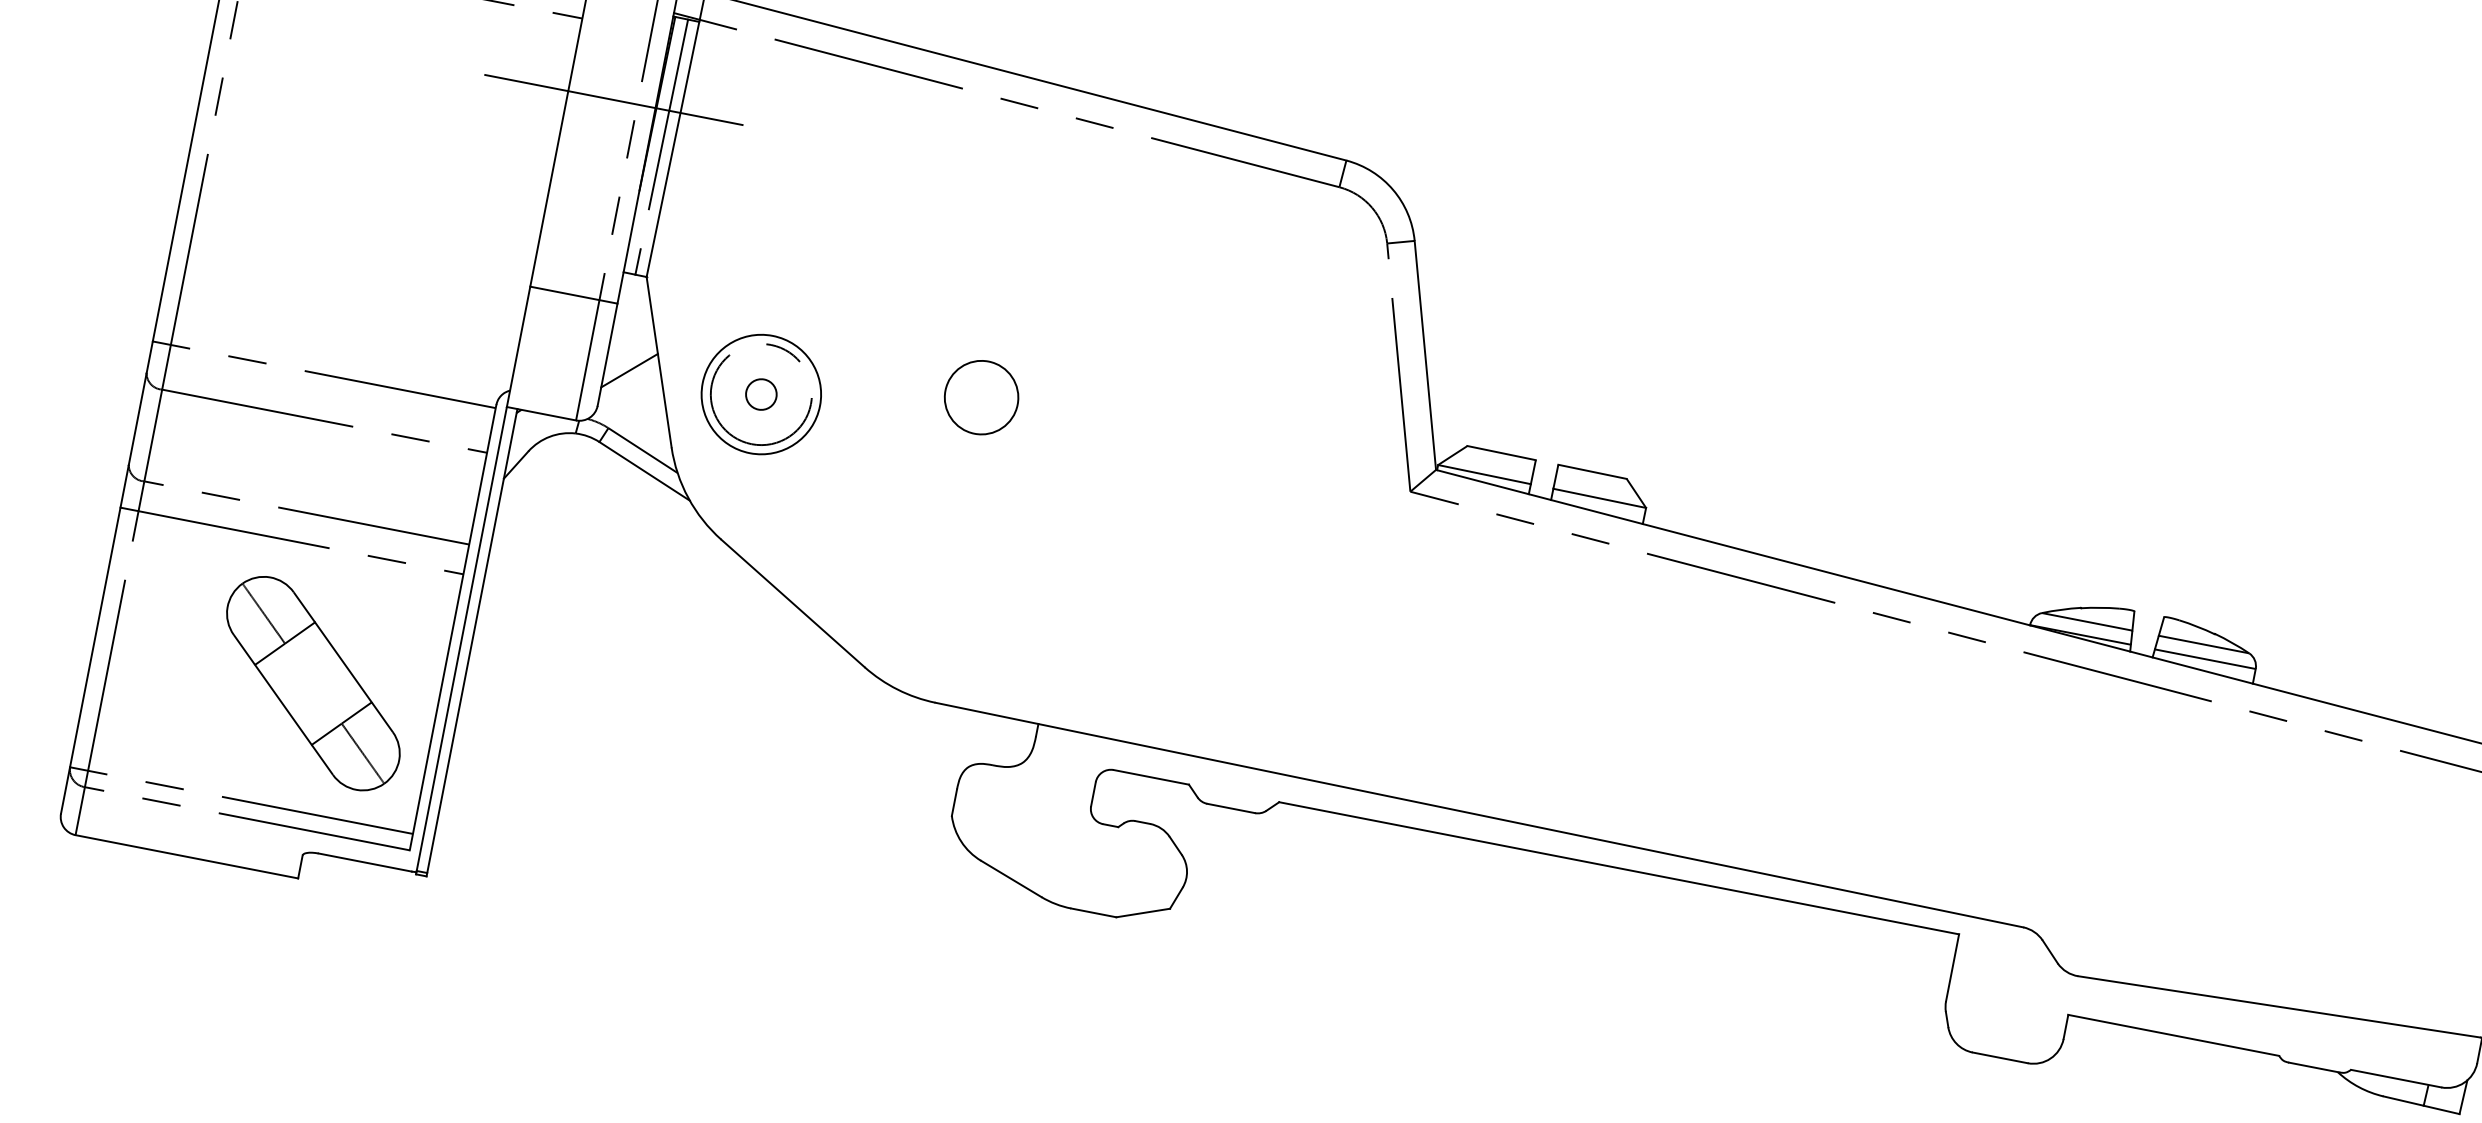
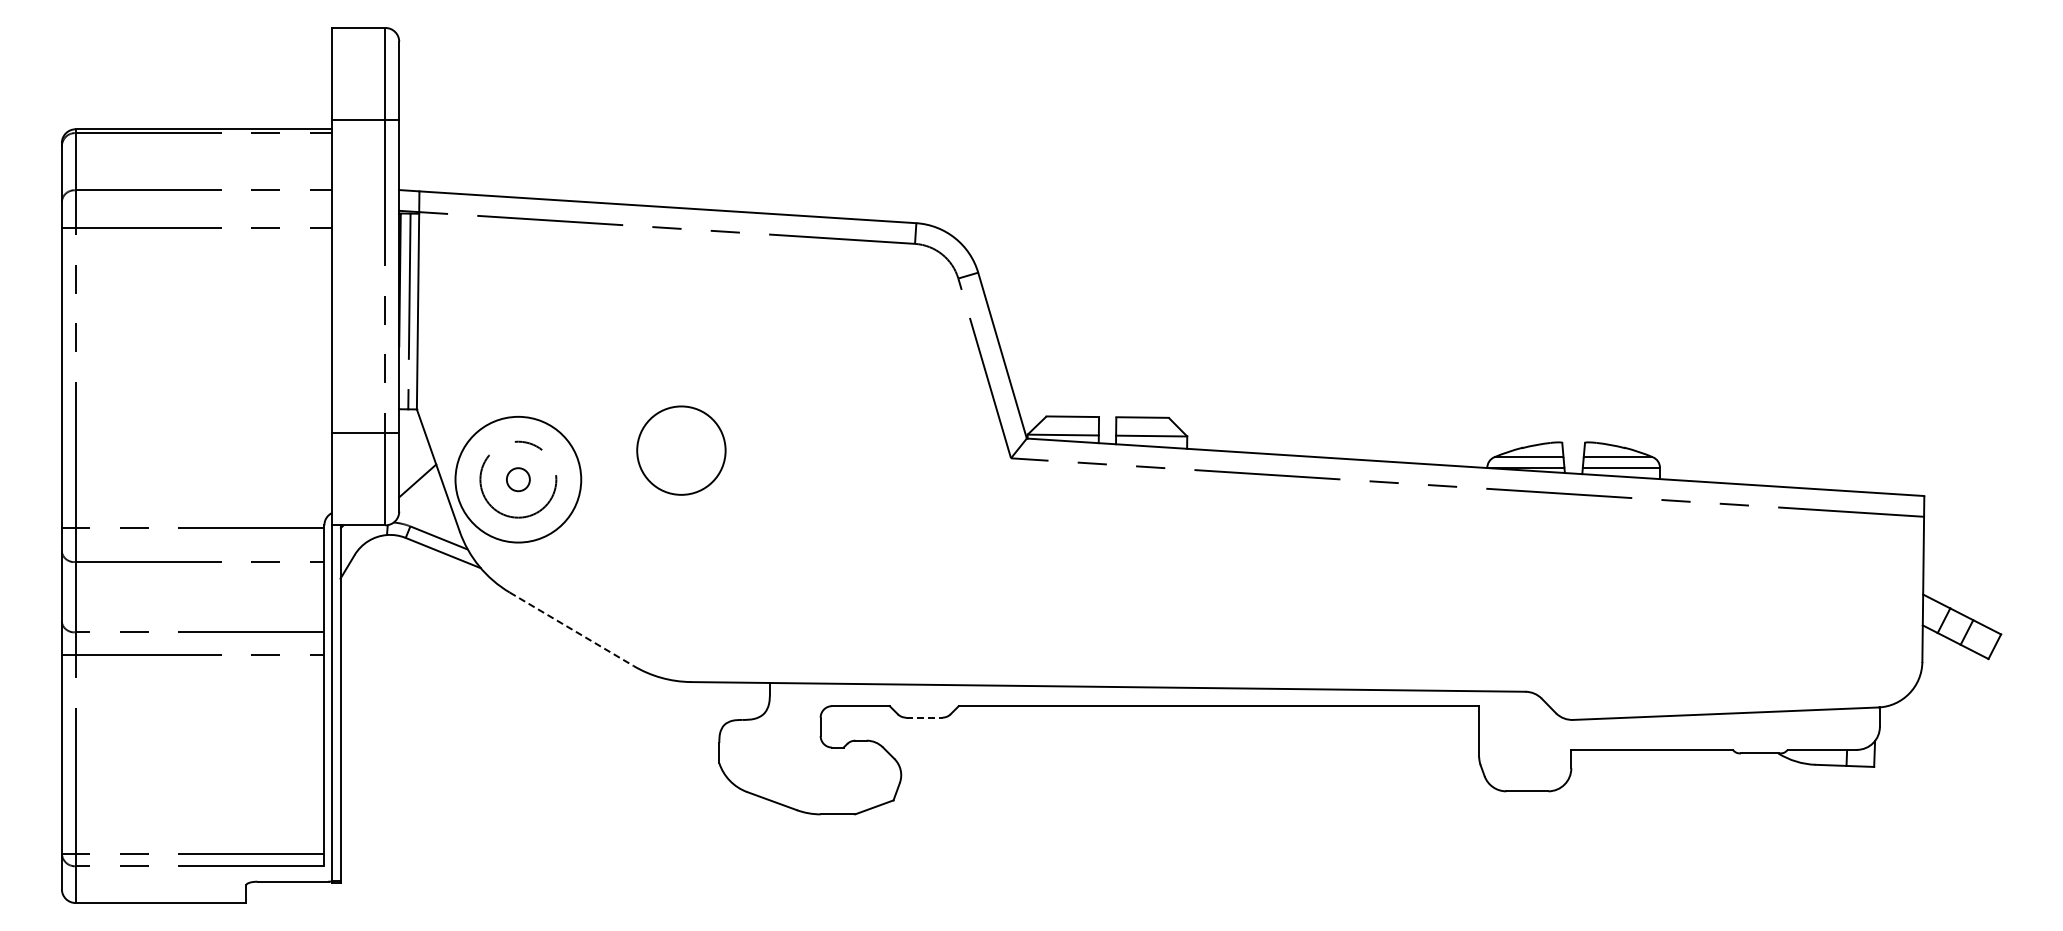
line: (614, 99) -> (367, 283), removed
circle: (761, 394) -> (518, 479), size x1.4
circle: (980, 396) -> (680, 449), size x1.6
line: (794, 603) -> (572, 629), solid -> dashed
part: (313, 684) -> (229, 757), removed
line: (1231, 808) -> (924, 717), solid -> dashed

